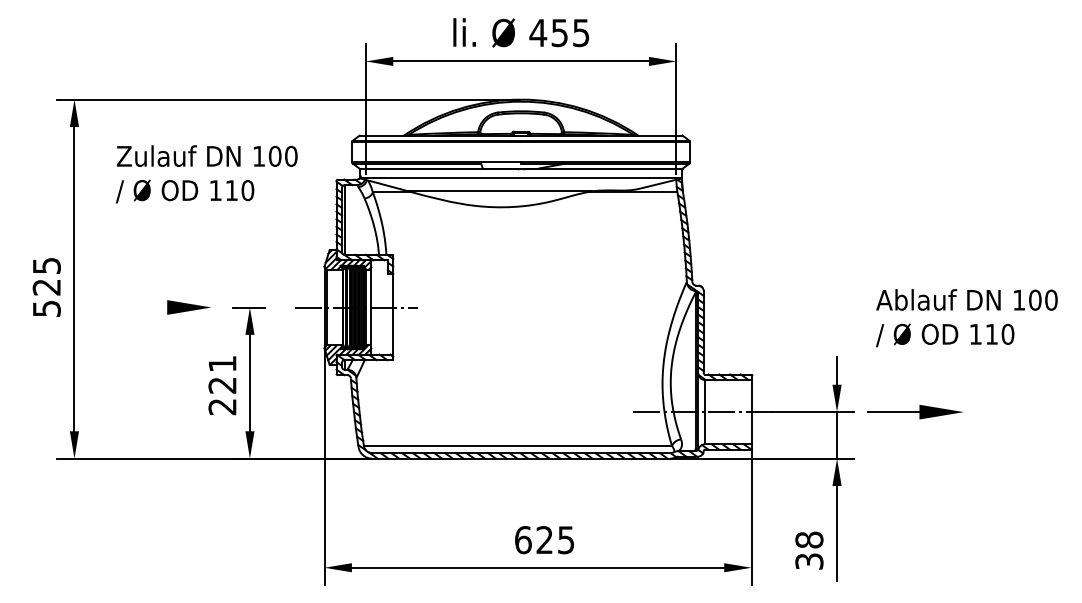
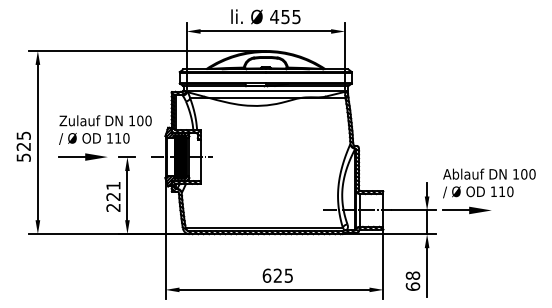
text: (206, 173) -> (105, 129), moved
line: (142, 308) -> (72, 157), added
text: (967, 318) -> (489, 183), moved
text: (808, 561) -> (412, 286), 38 -> 68

